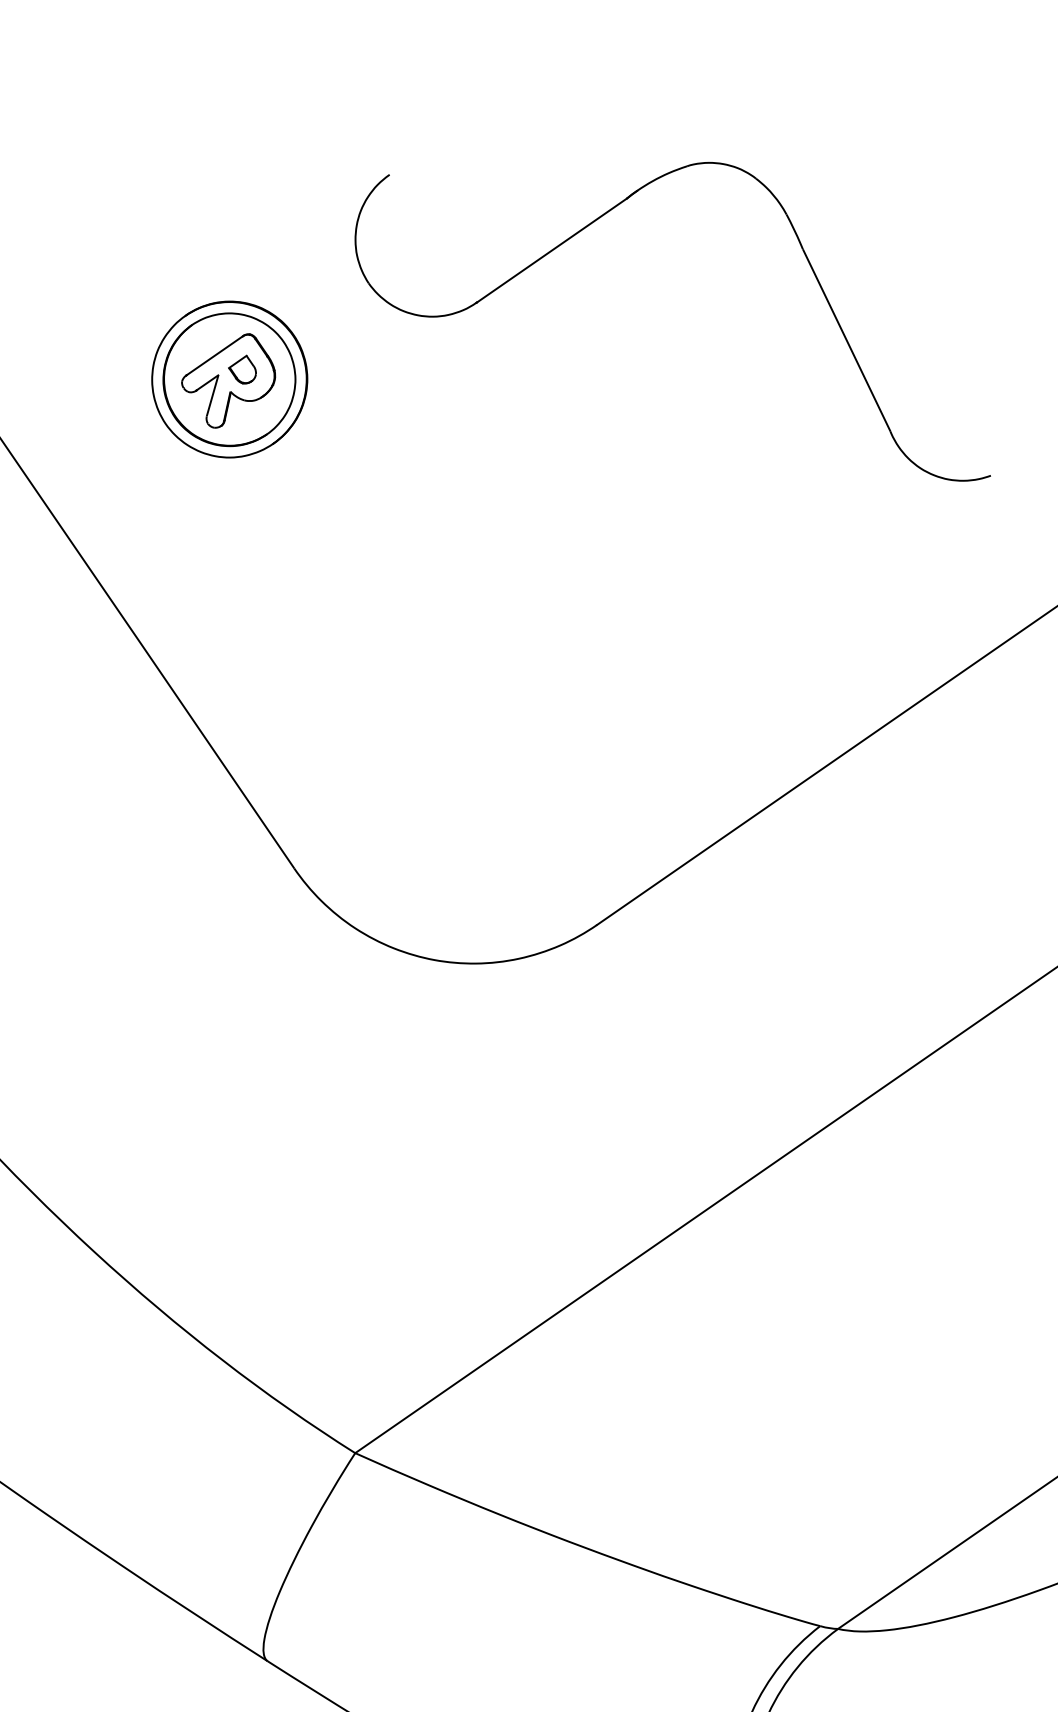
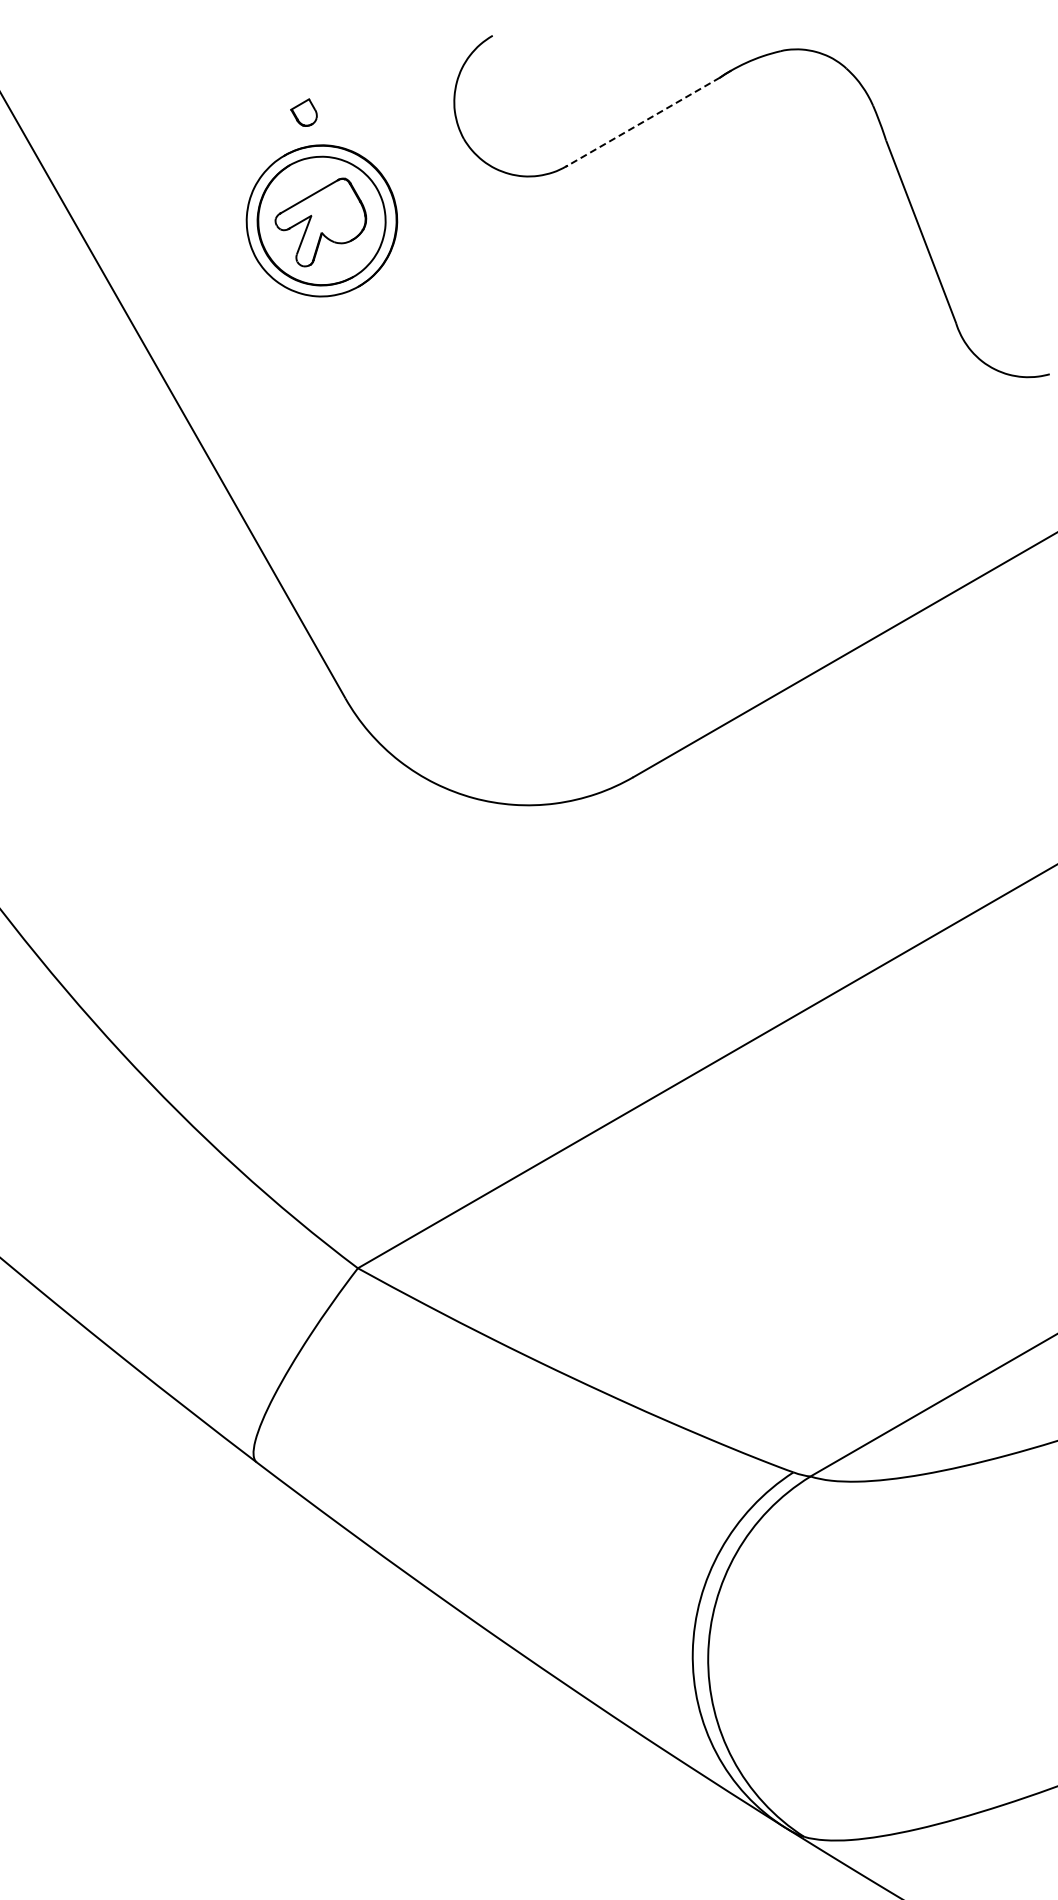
line: (551, 251) -> (643, 122), solid -> dashed
part: (241, 369) -> (303, 112), moved

